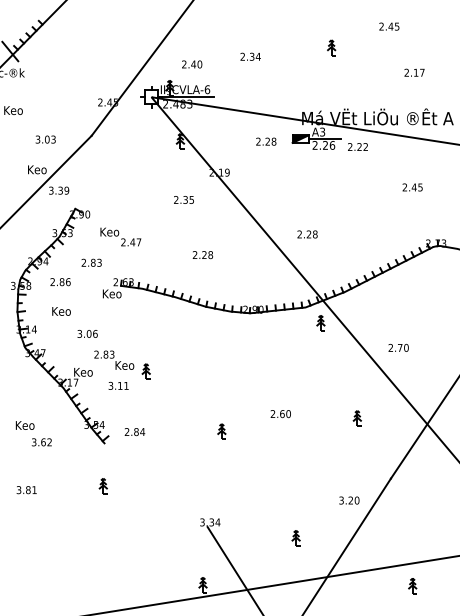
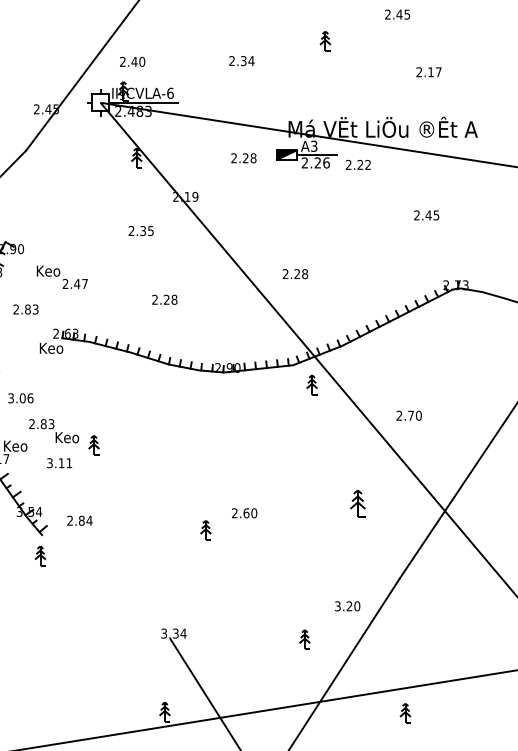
text: (250, 56) -> (241, 60), moved
text: (192, 64) -> (133, 61), moved
text: (280, 414) -> (244, 513), moved
part: (356, 418) -> (356, 503), size x1.4
part: (221, 431) -> (205, 530), moved
part: (102, 486) -> (39, 556), moved
part: (295, 538) -> (304, 639), moved
part: (412, 586) -> (405, 713), moved

